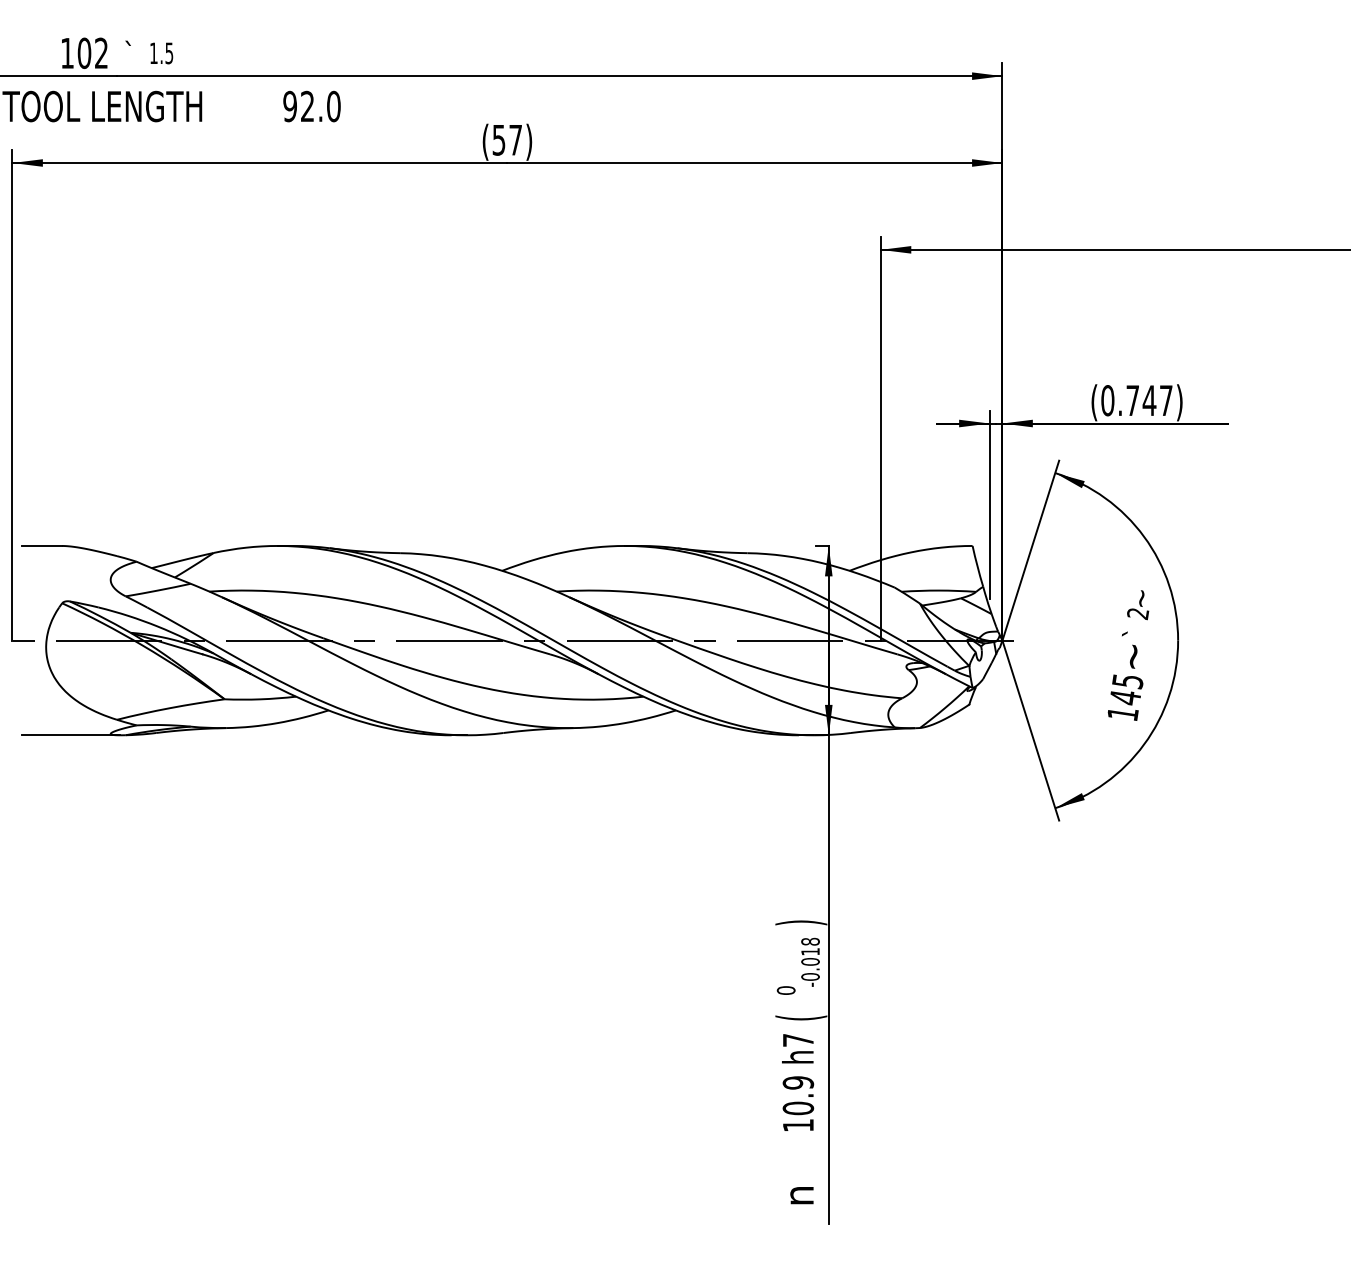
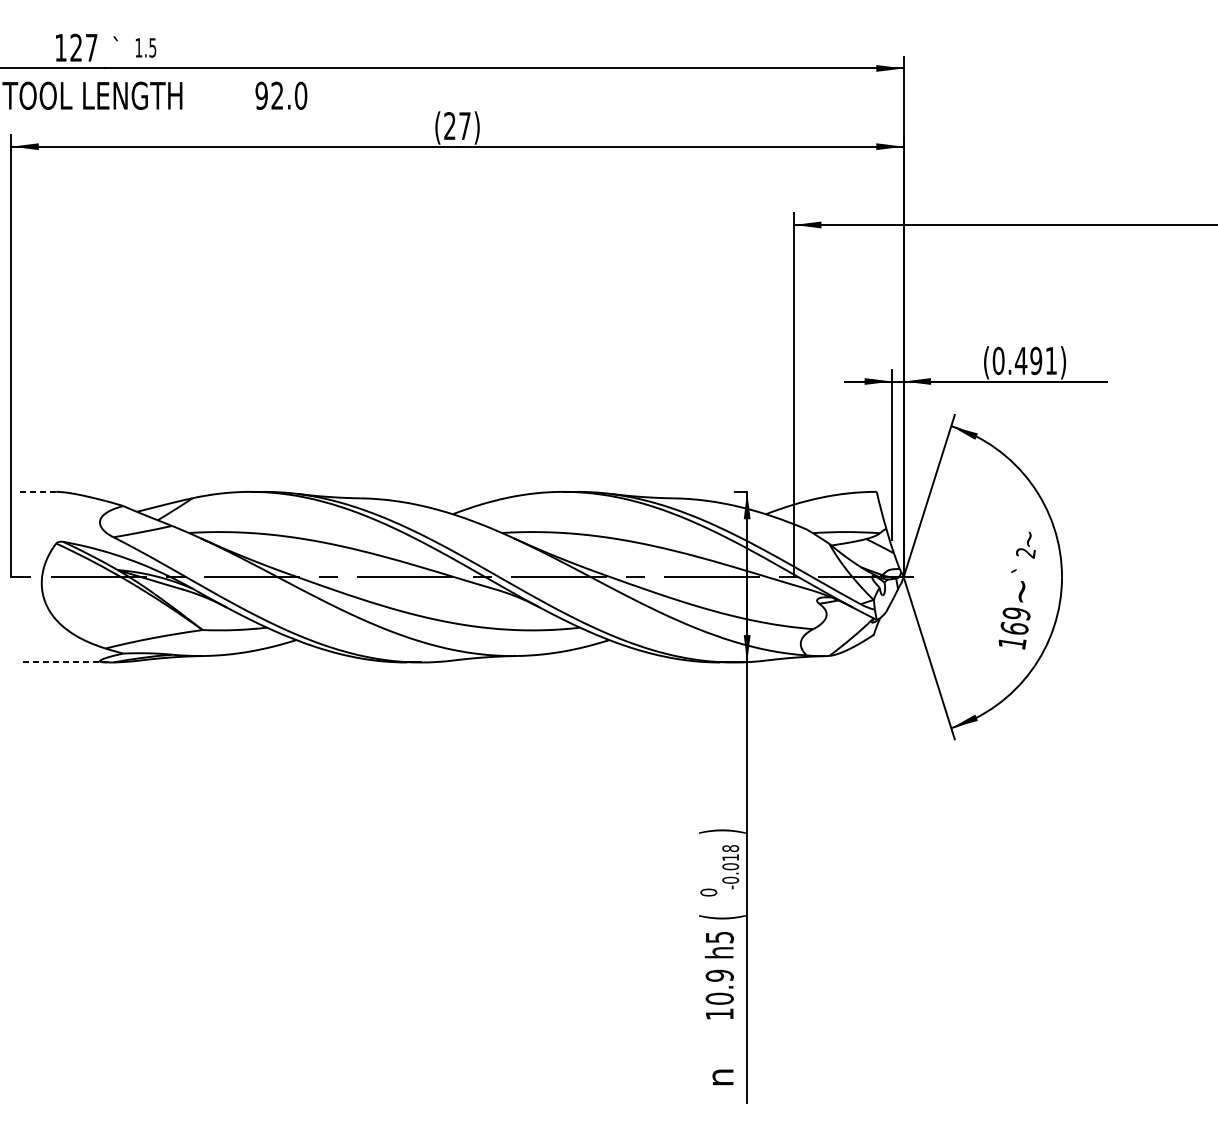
text: (92, 53) -> (83, 47), 102 -> 127
text: (498, 139) -> (449, 125), (57) -> (27)
text: (1148, 400) -> (1035, 360), (0.747) -> (0.491)
line: (41, 545) -> (37, 491), solid -> dashed
text: (1126, 689) -> (1015, 621), 145 -> 169
line: (70, 735) -> (63, 662), solid -> dashed
text: (798, 1040) -> (719, 937), h7 -> h5

